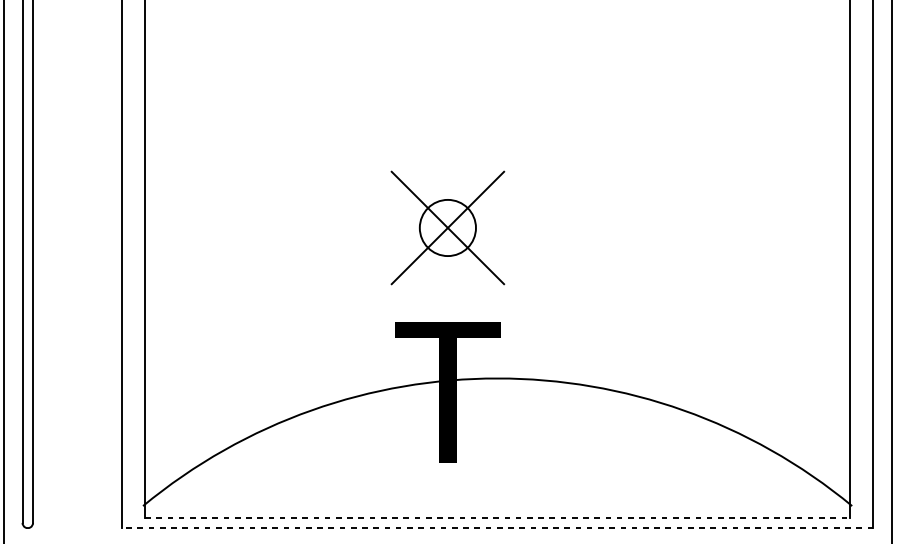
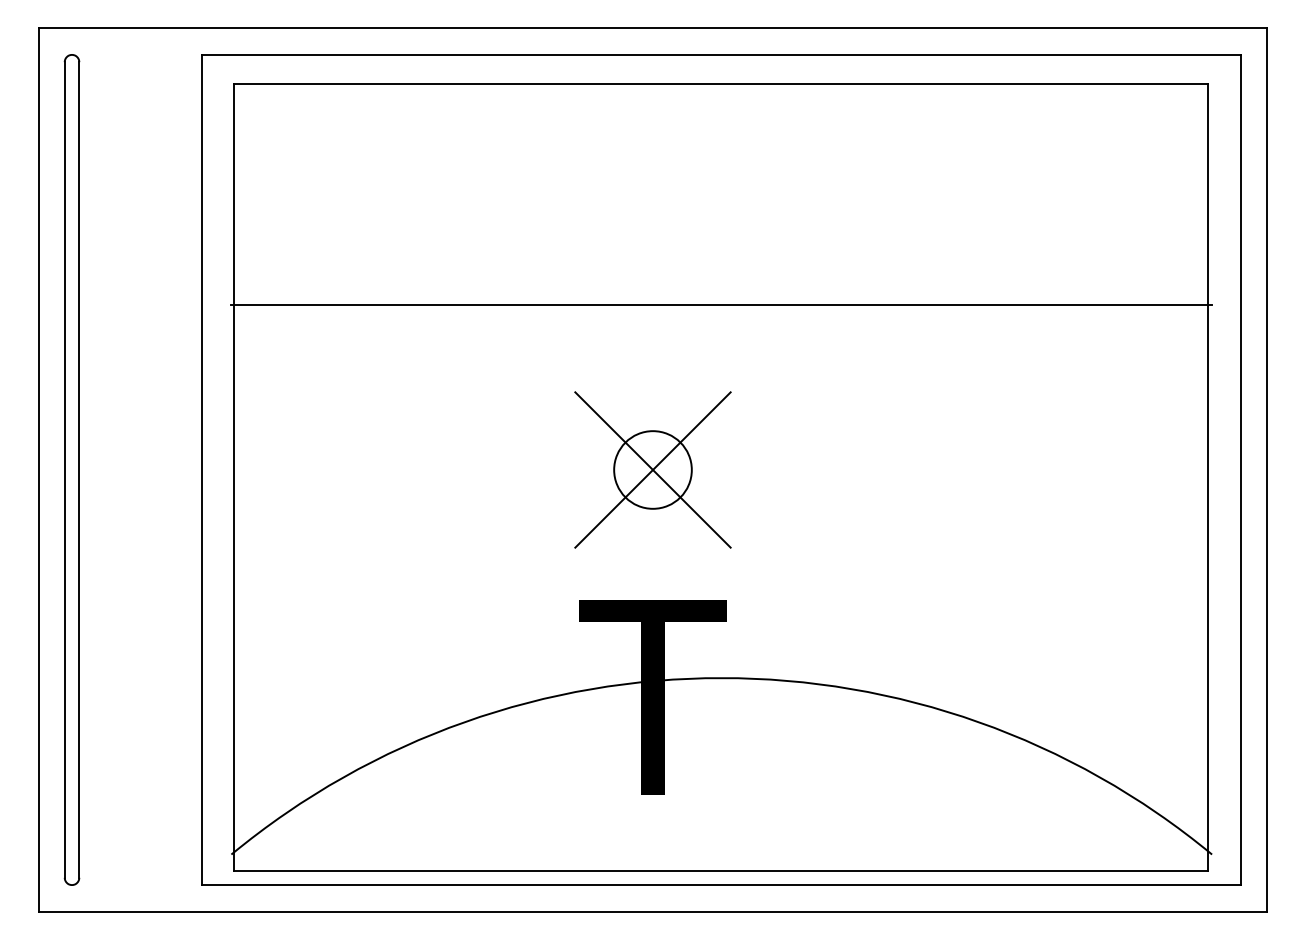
line: (497, 108) -> (721, 304), added
line: (497, 517) -> (721, 870), dashed -> solid
line: (497, 528) -> (721, 885), dashed -> solid

